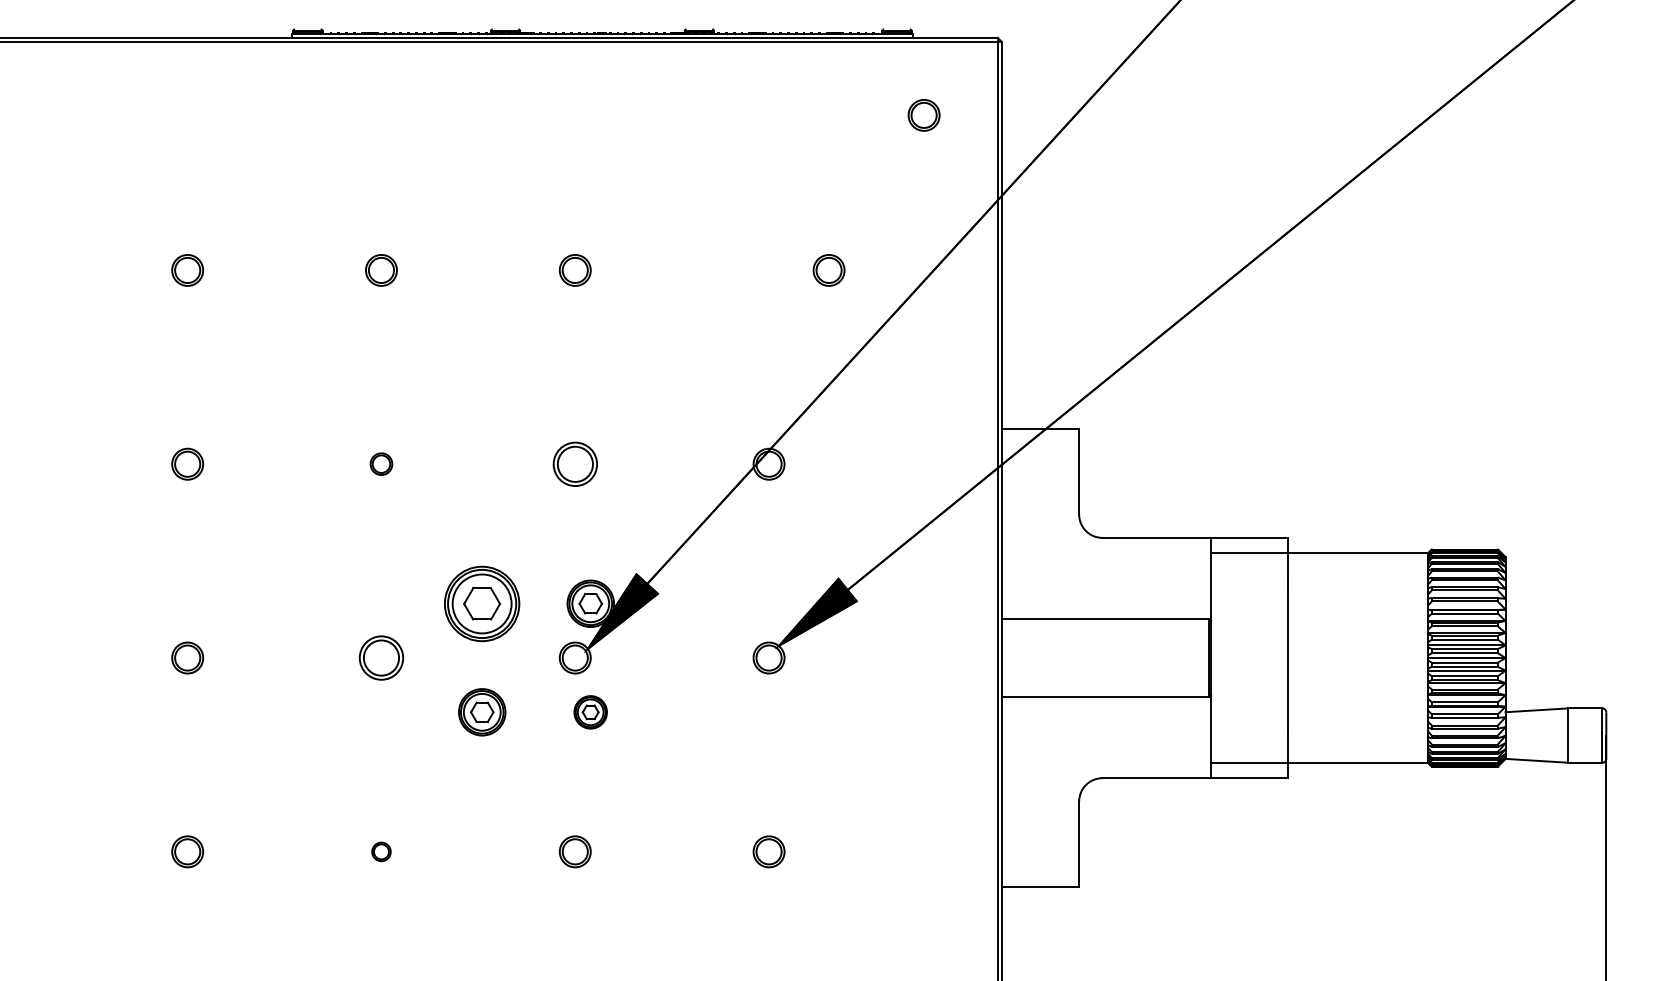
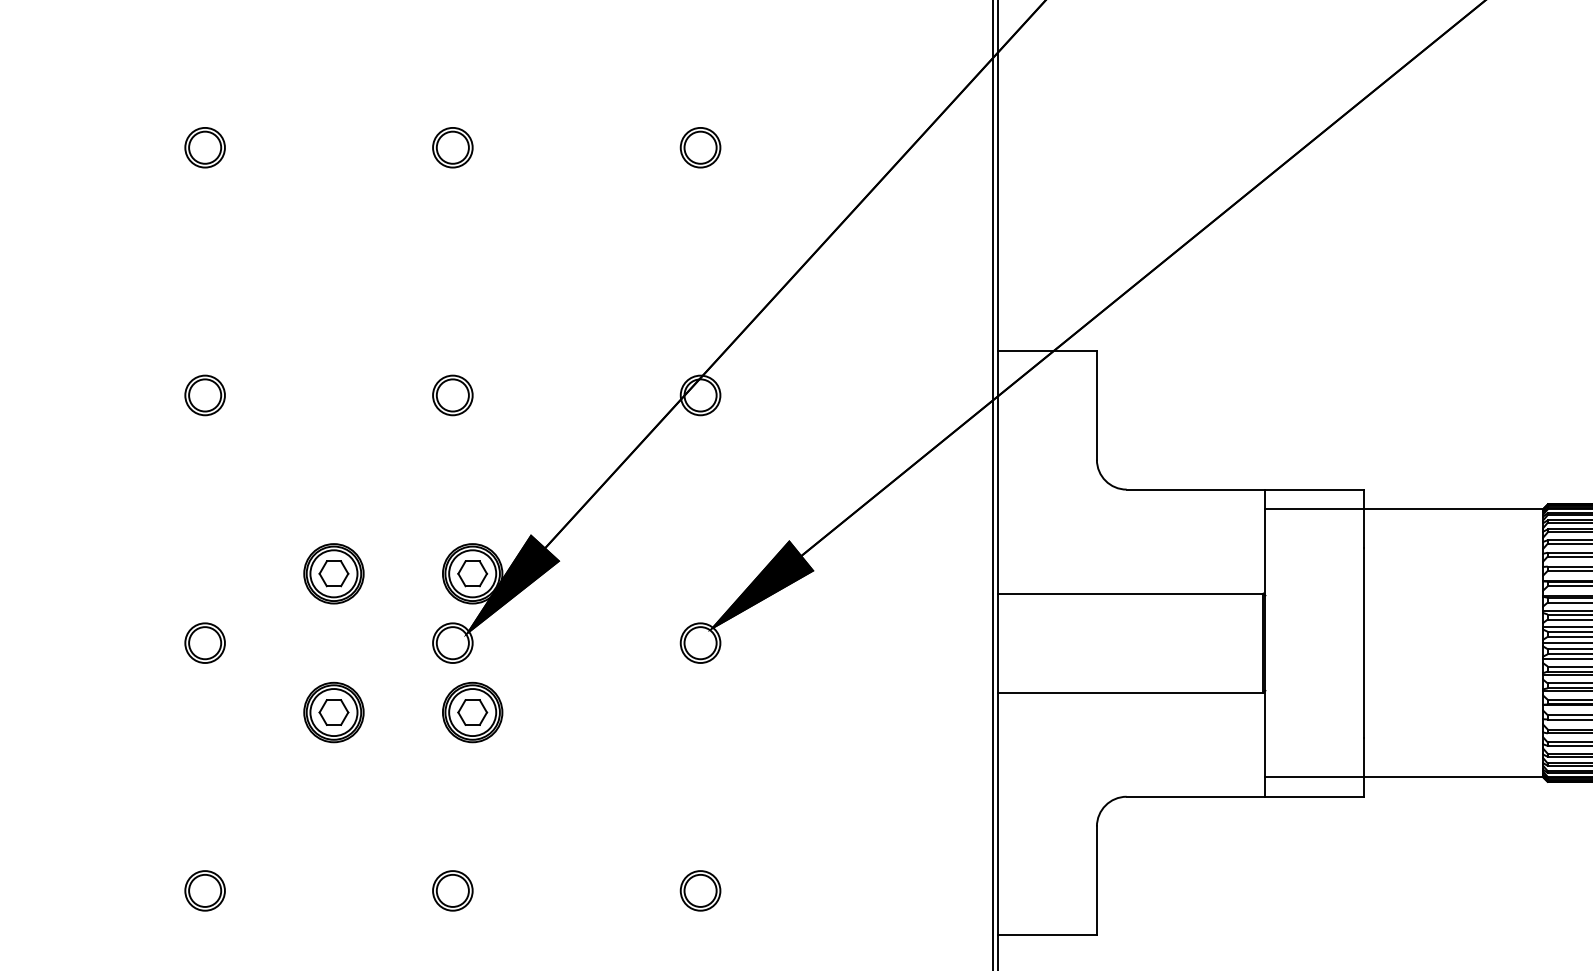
part: (828, 270) -> (699, 147), moved
part: (381, 463) -> (205, 394), size x1.43
part: (574, 463) -> (451, 394), size x0.71
part: (482, 603) -> (334, 573), size x0.62
part: (381, 657) -> (205, 642), size x0.71
part: (590, 712) -> (472, 712), size x1.43
part: (381, 851) -> (205, 890), size x1.67

